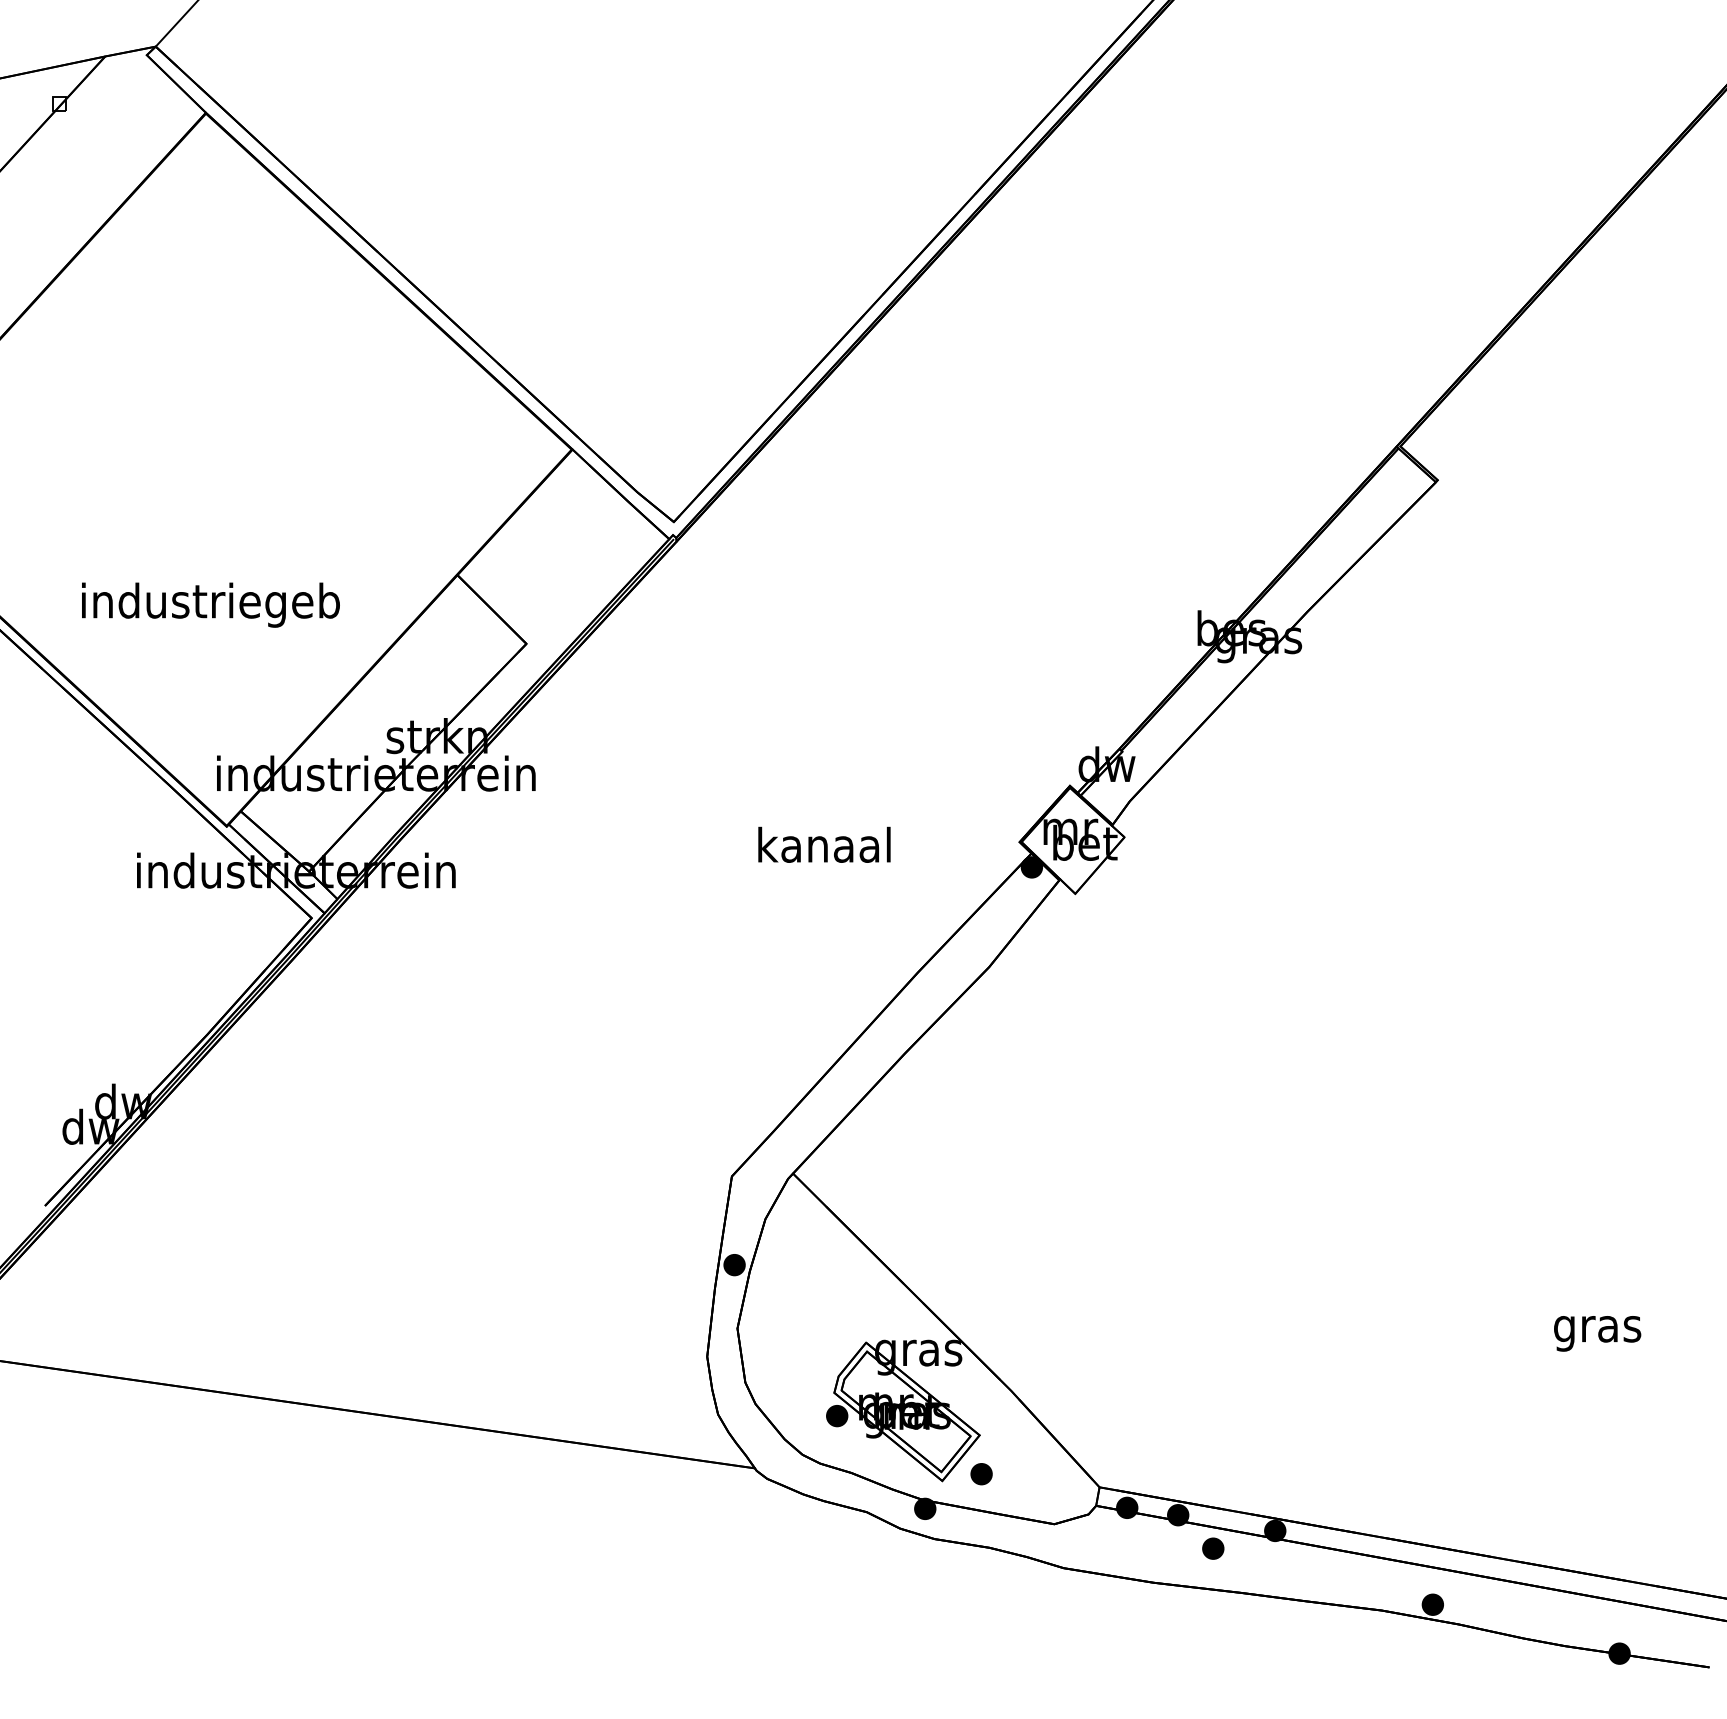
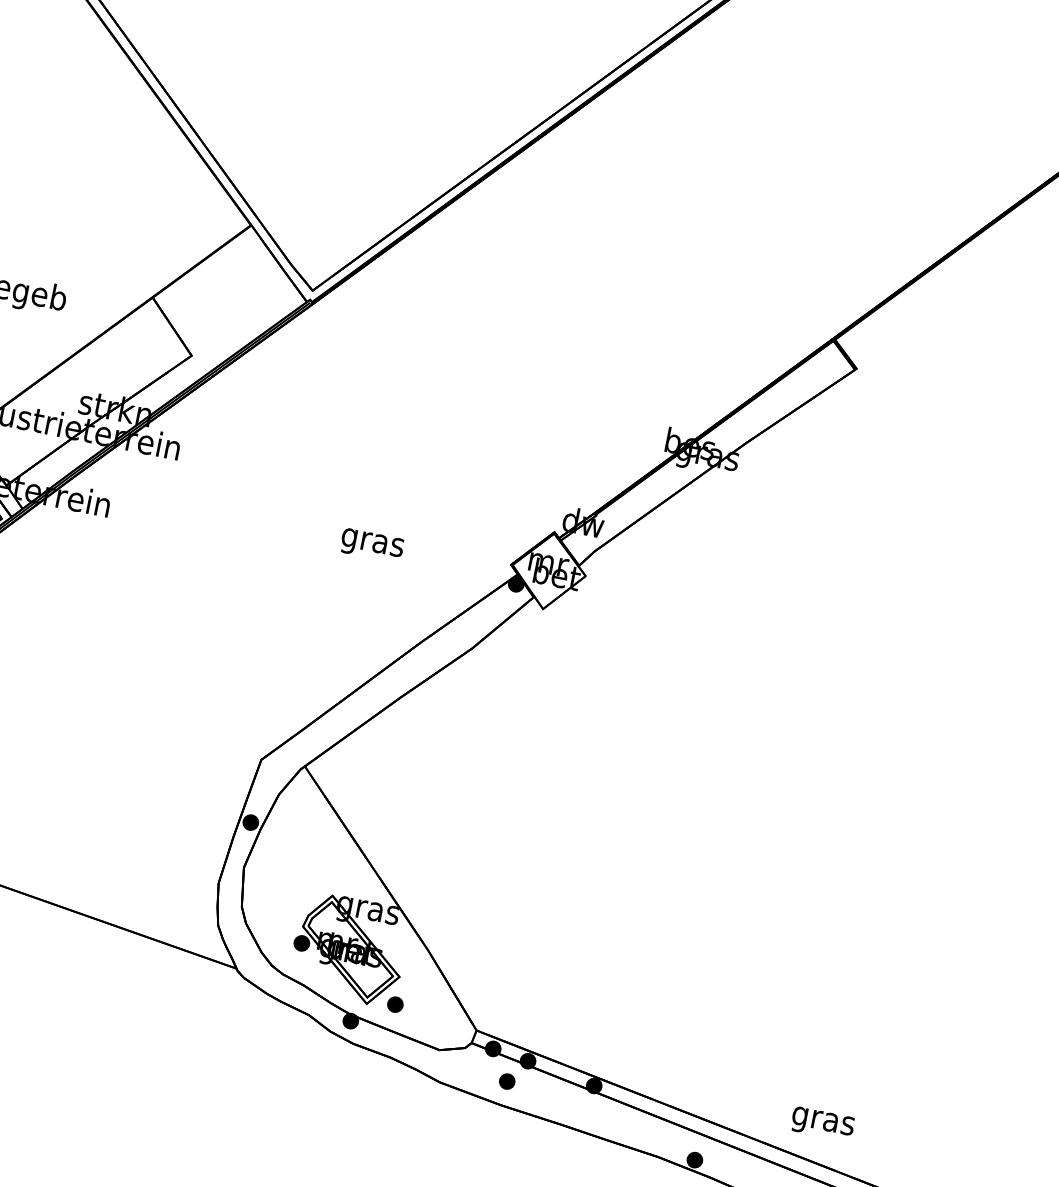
text: (824, 848) -> (372, 541), kanaal -> gras
text: (1597, 1333) -> (822, 1123), moved
part: (1213, 1548) -> (507, 1081), moved

